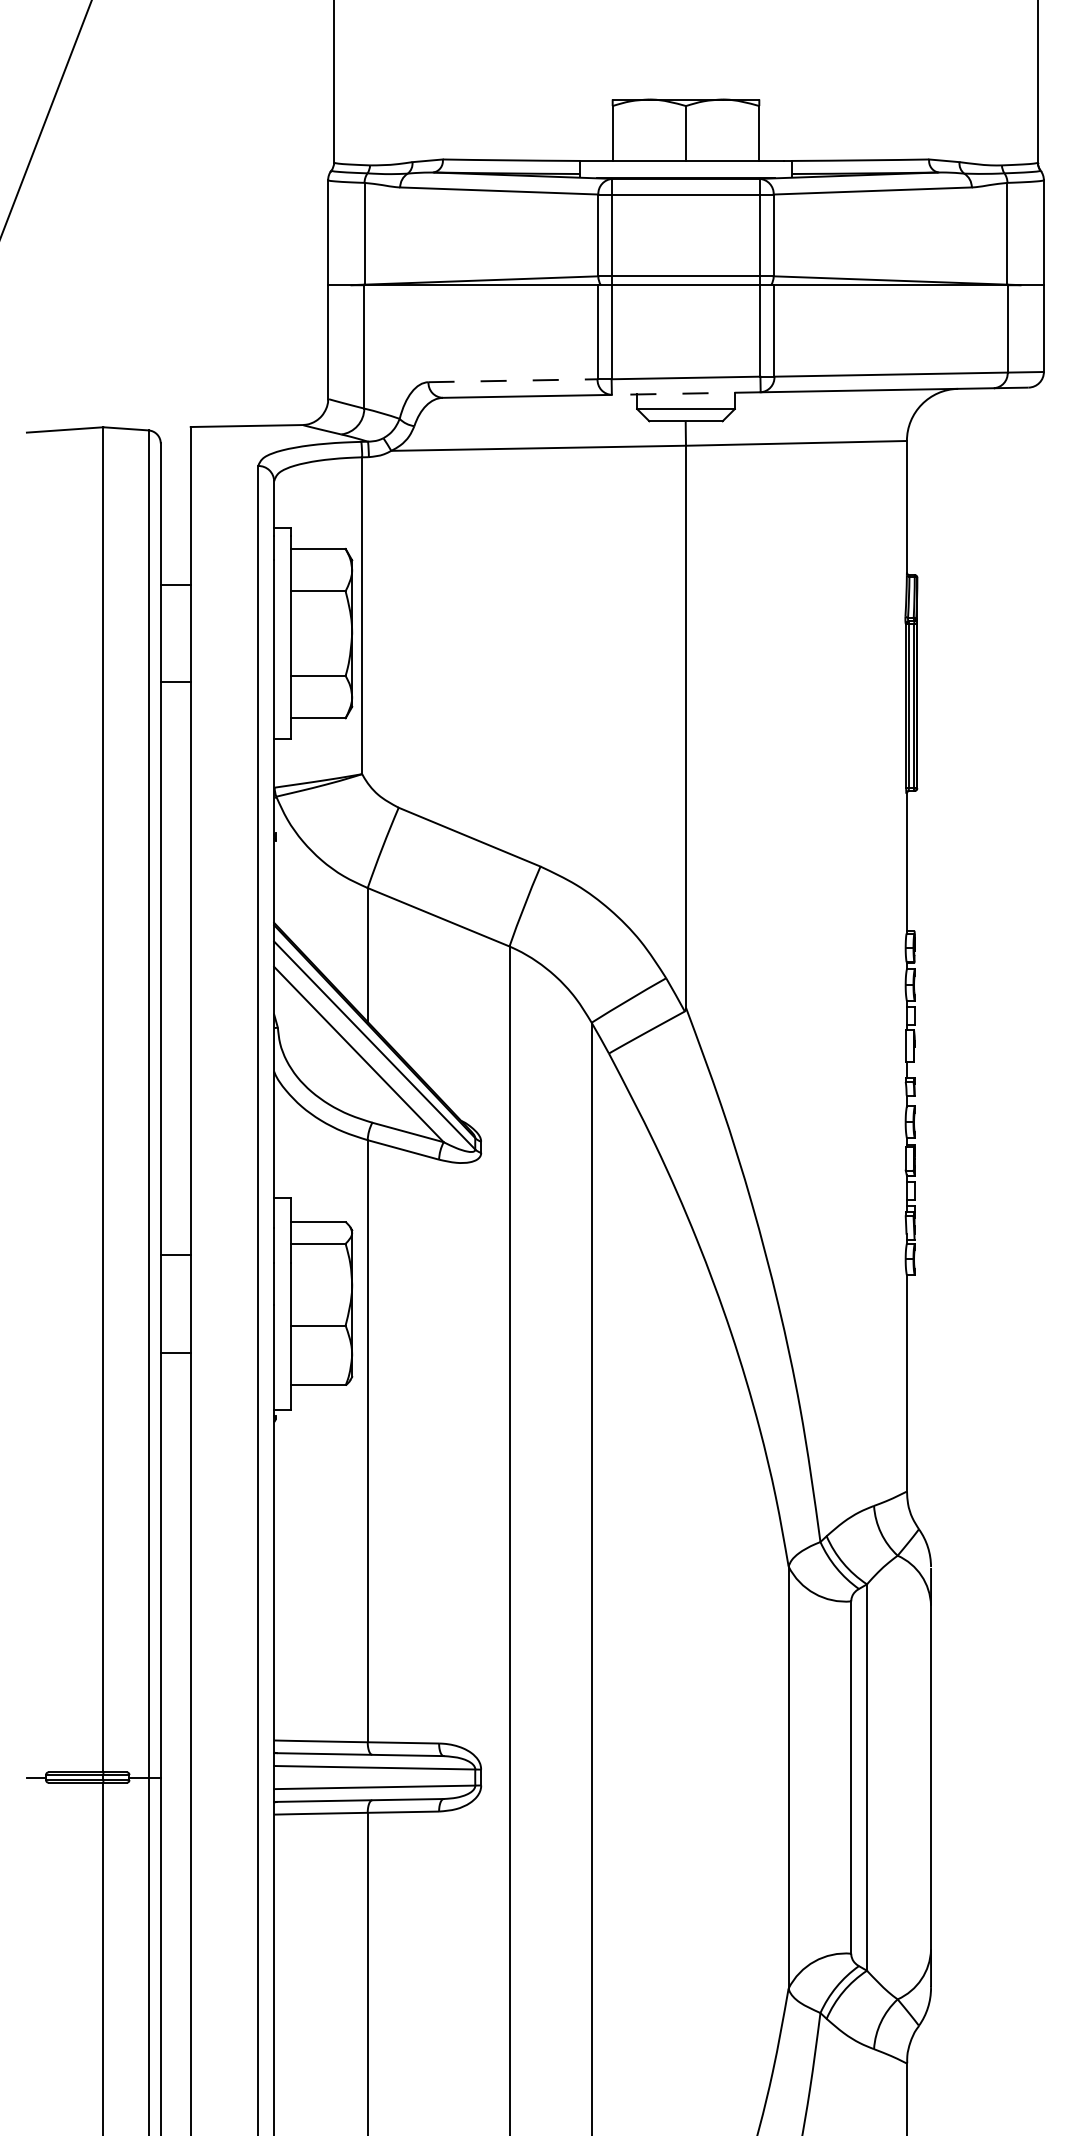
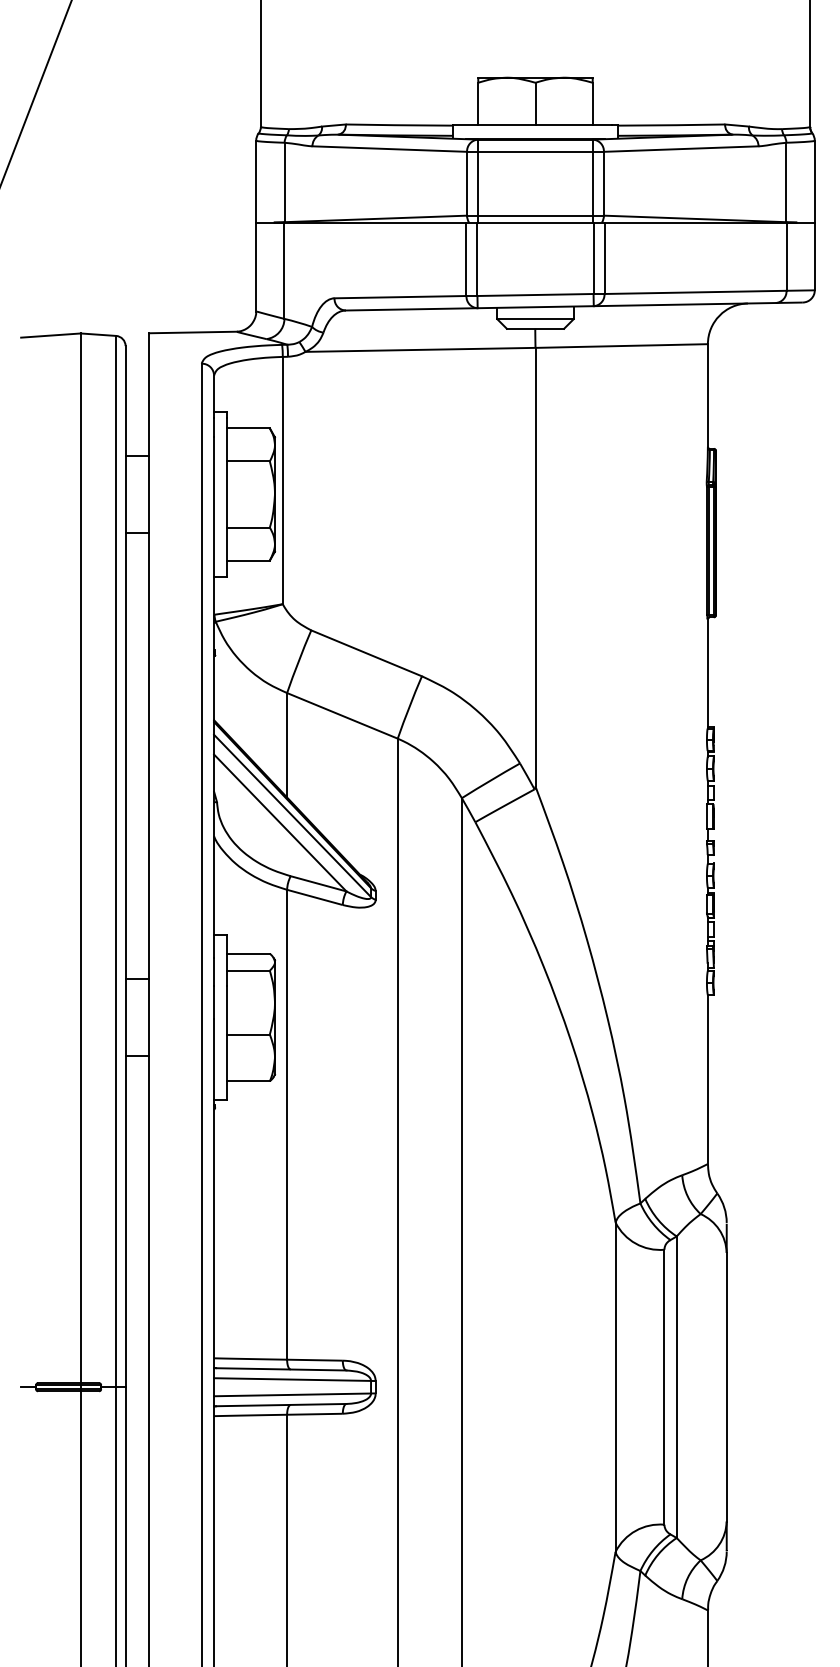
line: (513, 380) -> (400, 296), dashed -> solid
line: (685, 393) -> (535, 307), dashed -> solid

